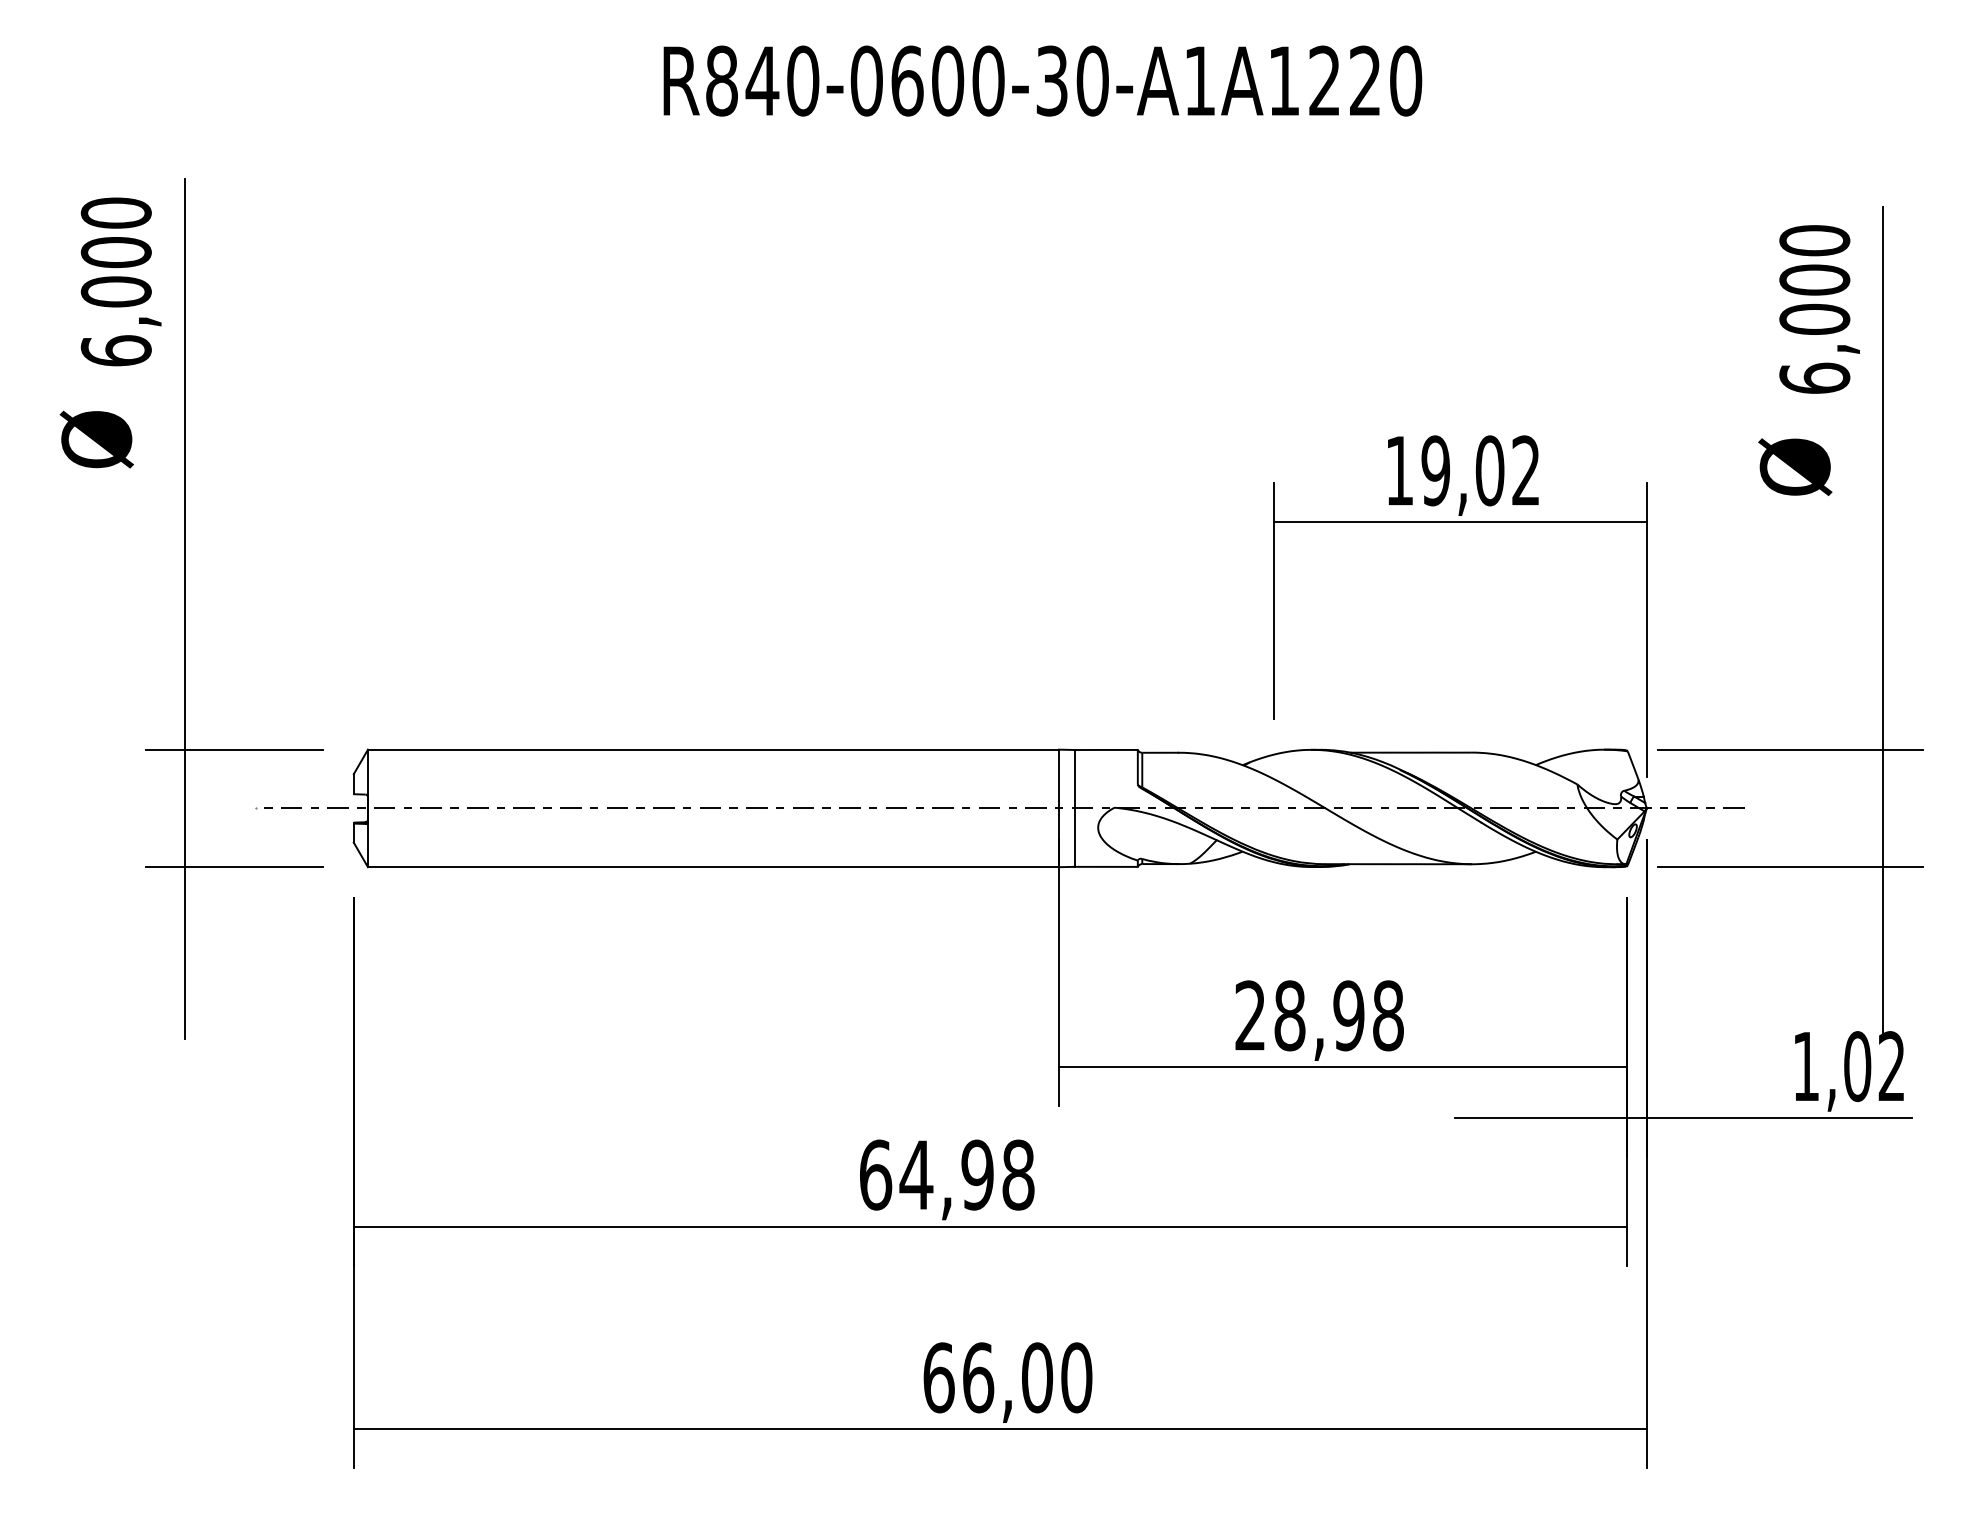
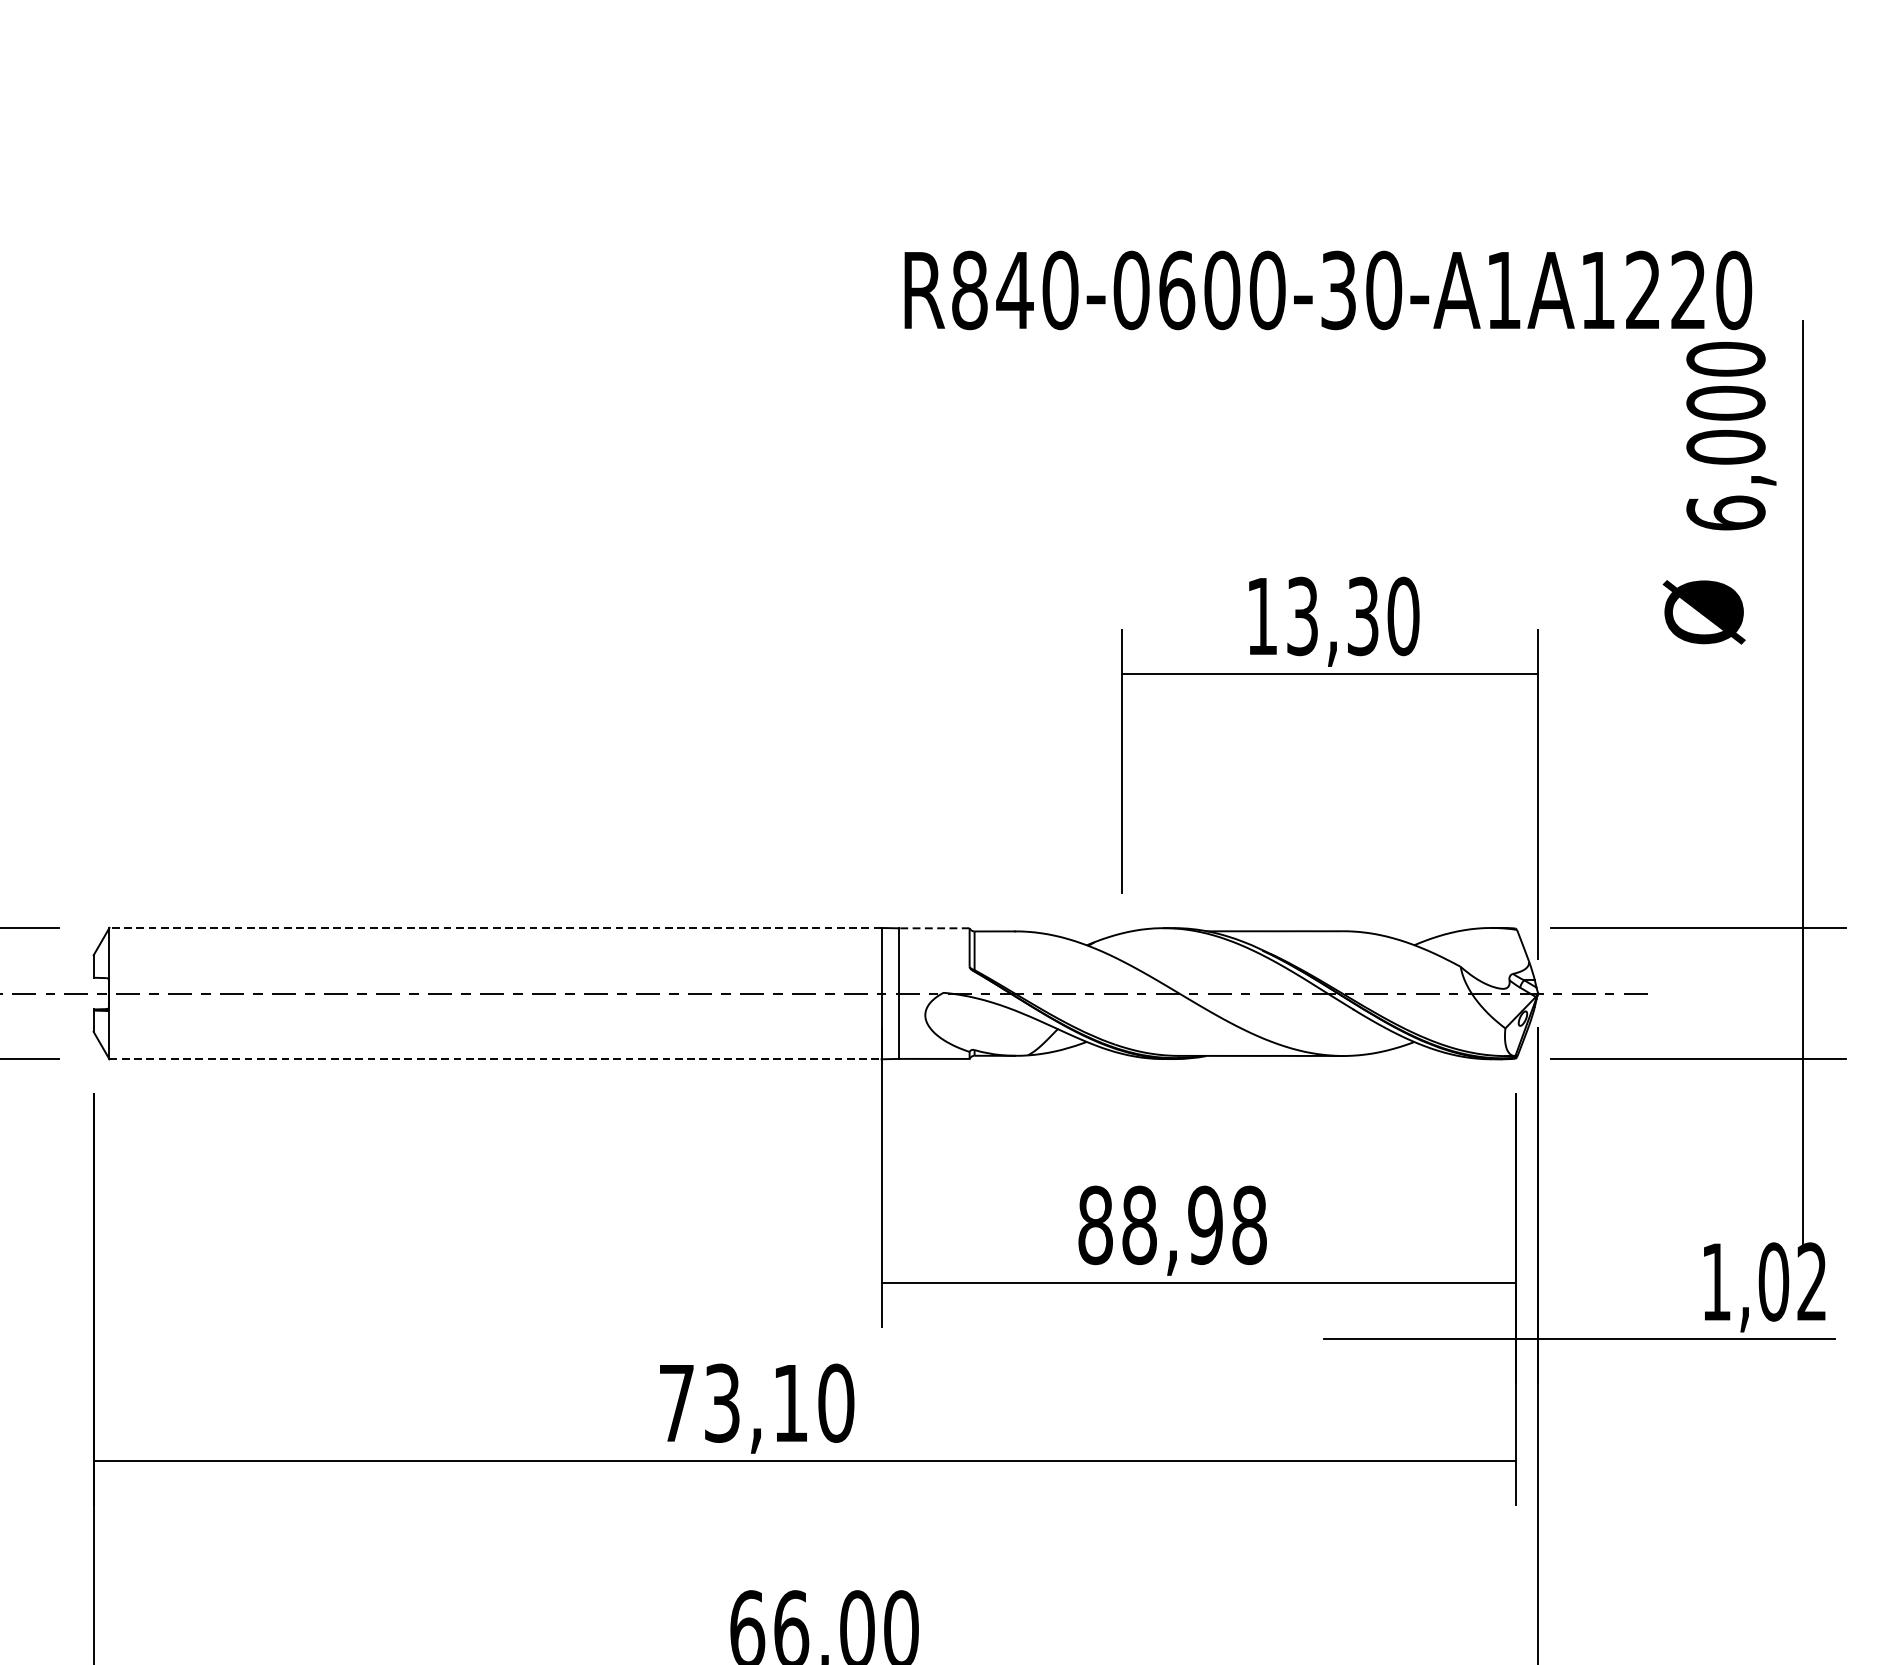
text: (1042, 80) -> (1327, 289), moved
text: (1480, 470) -> (1352, 616), 19,02 -> 13,30
line: (713, 749) -> (495, 927), solid -> dashed
line: (1106, 749) -> (934, 927), solid -> dashed
line: (713, 867) -> (495, 1059), solid -> dashed
text: (1250, 1015) -> (1095, 1224), 28,98 -> 88,98
text: (947, 1174) -> (756, 1402), 64,98 -> 73,10

